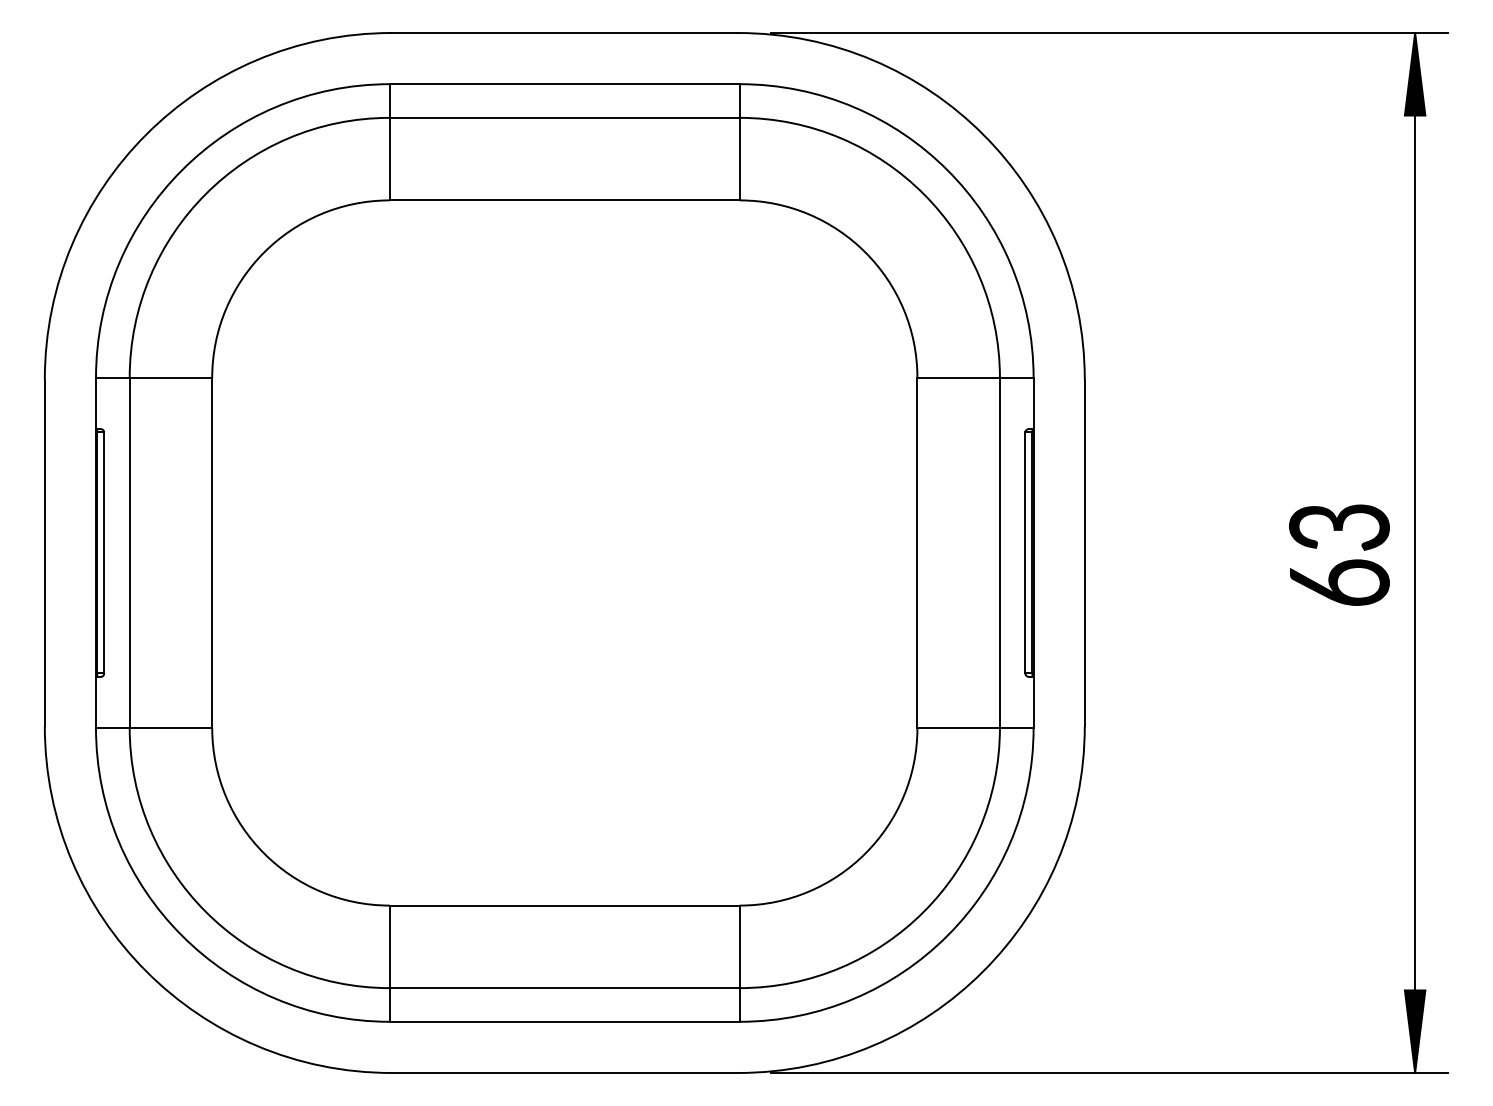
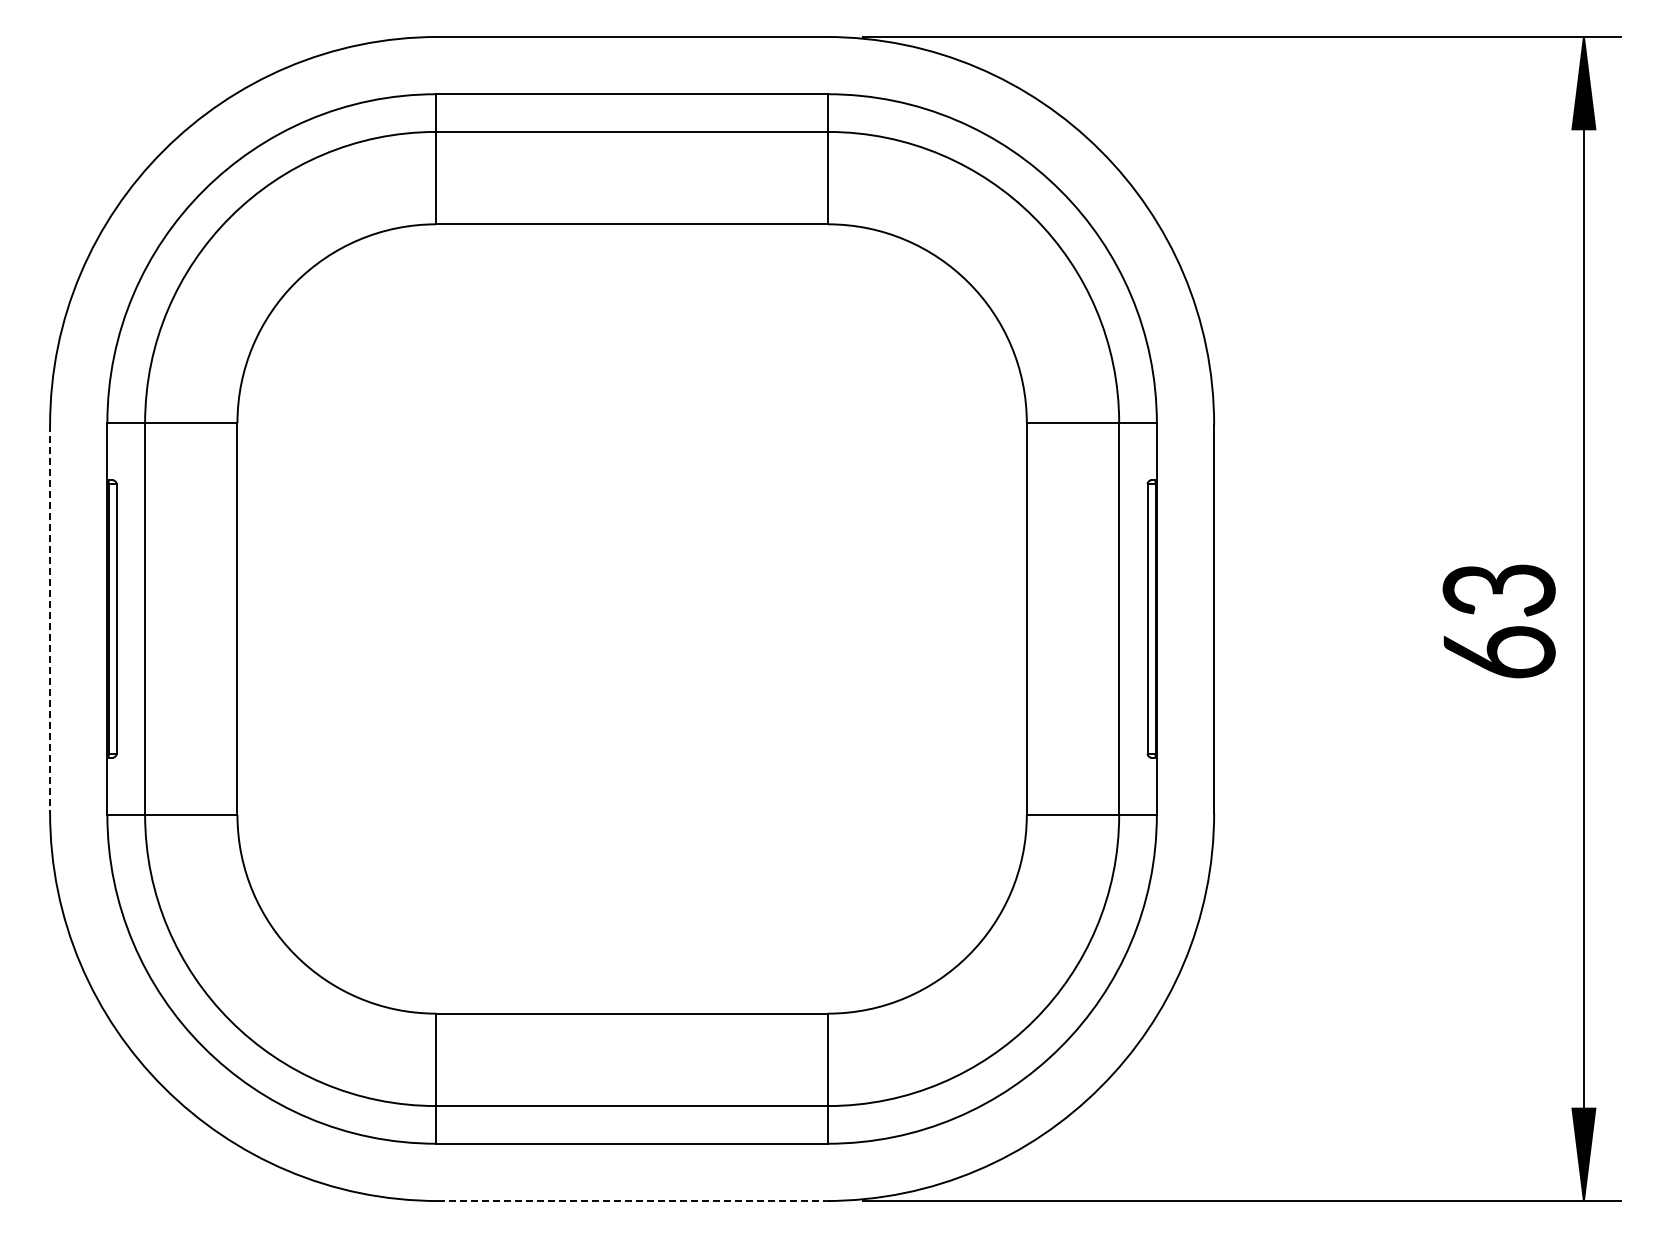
line: (45, 553) -> (50, 619), solid -> dashed
line: (565, 1073) -> (632, 1201), solid -> dashed

